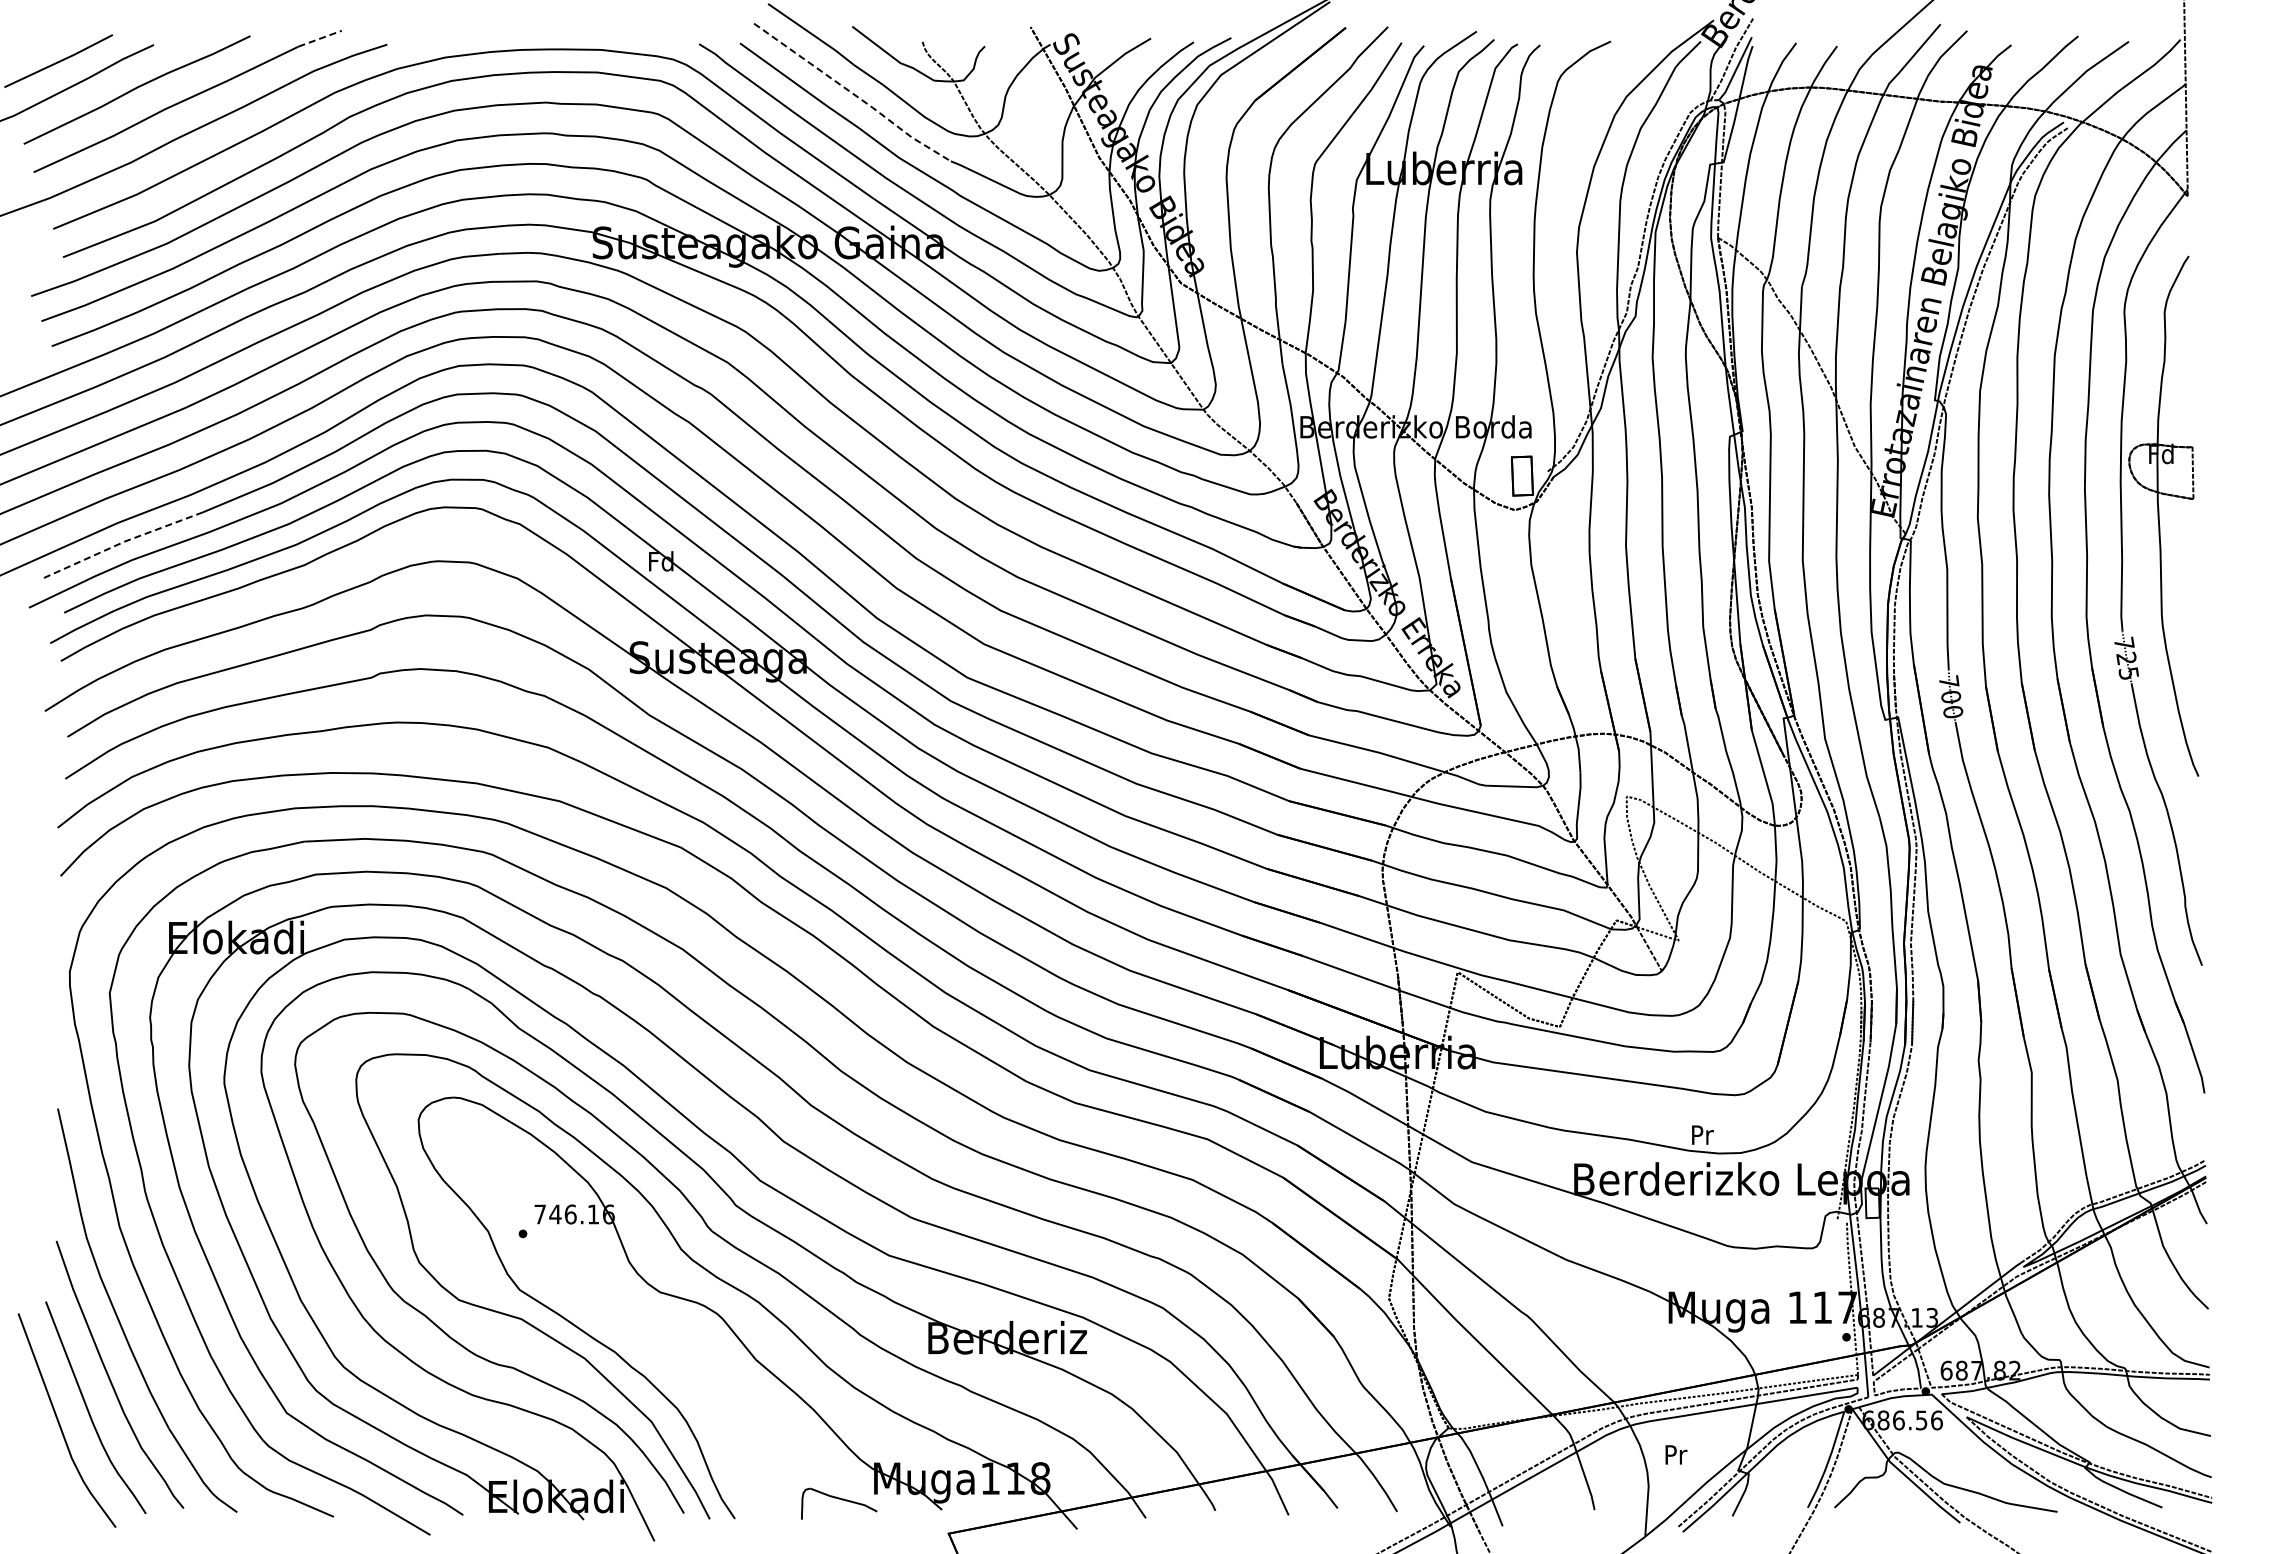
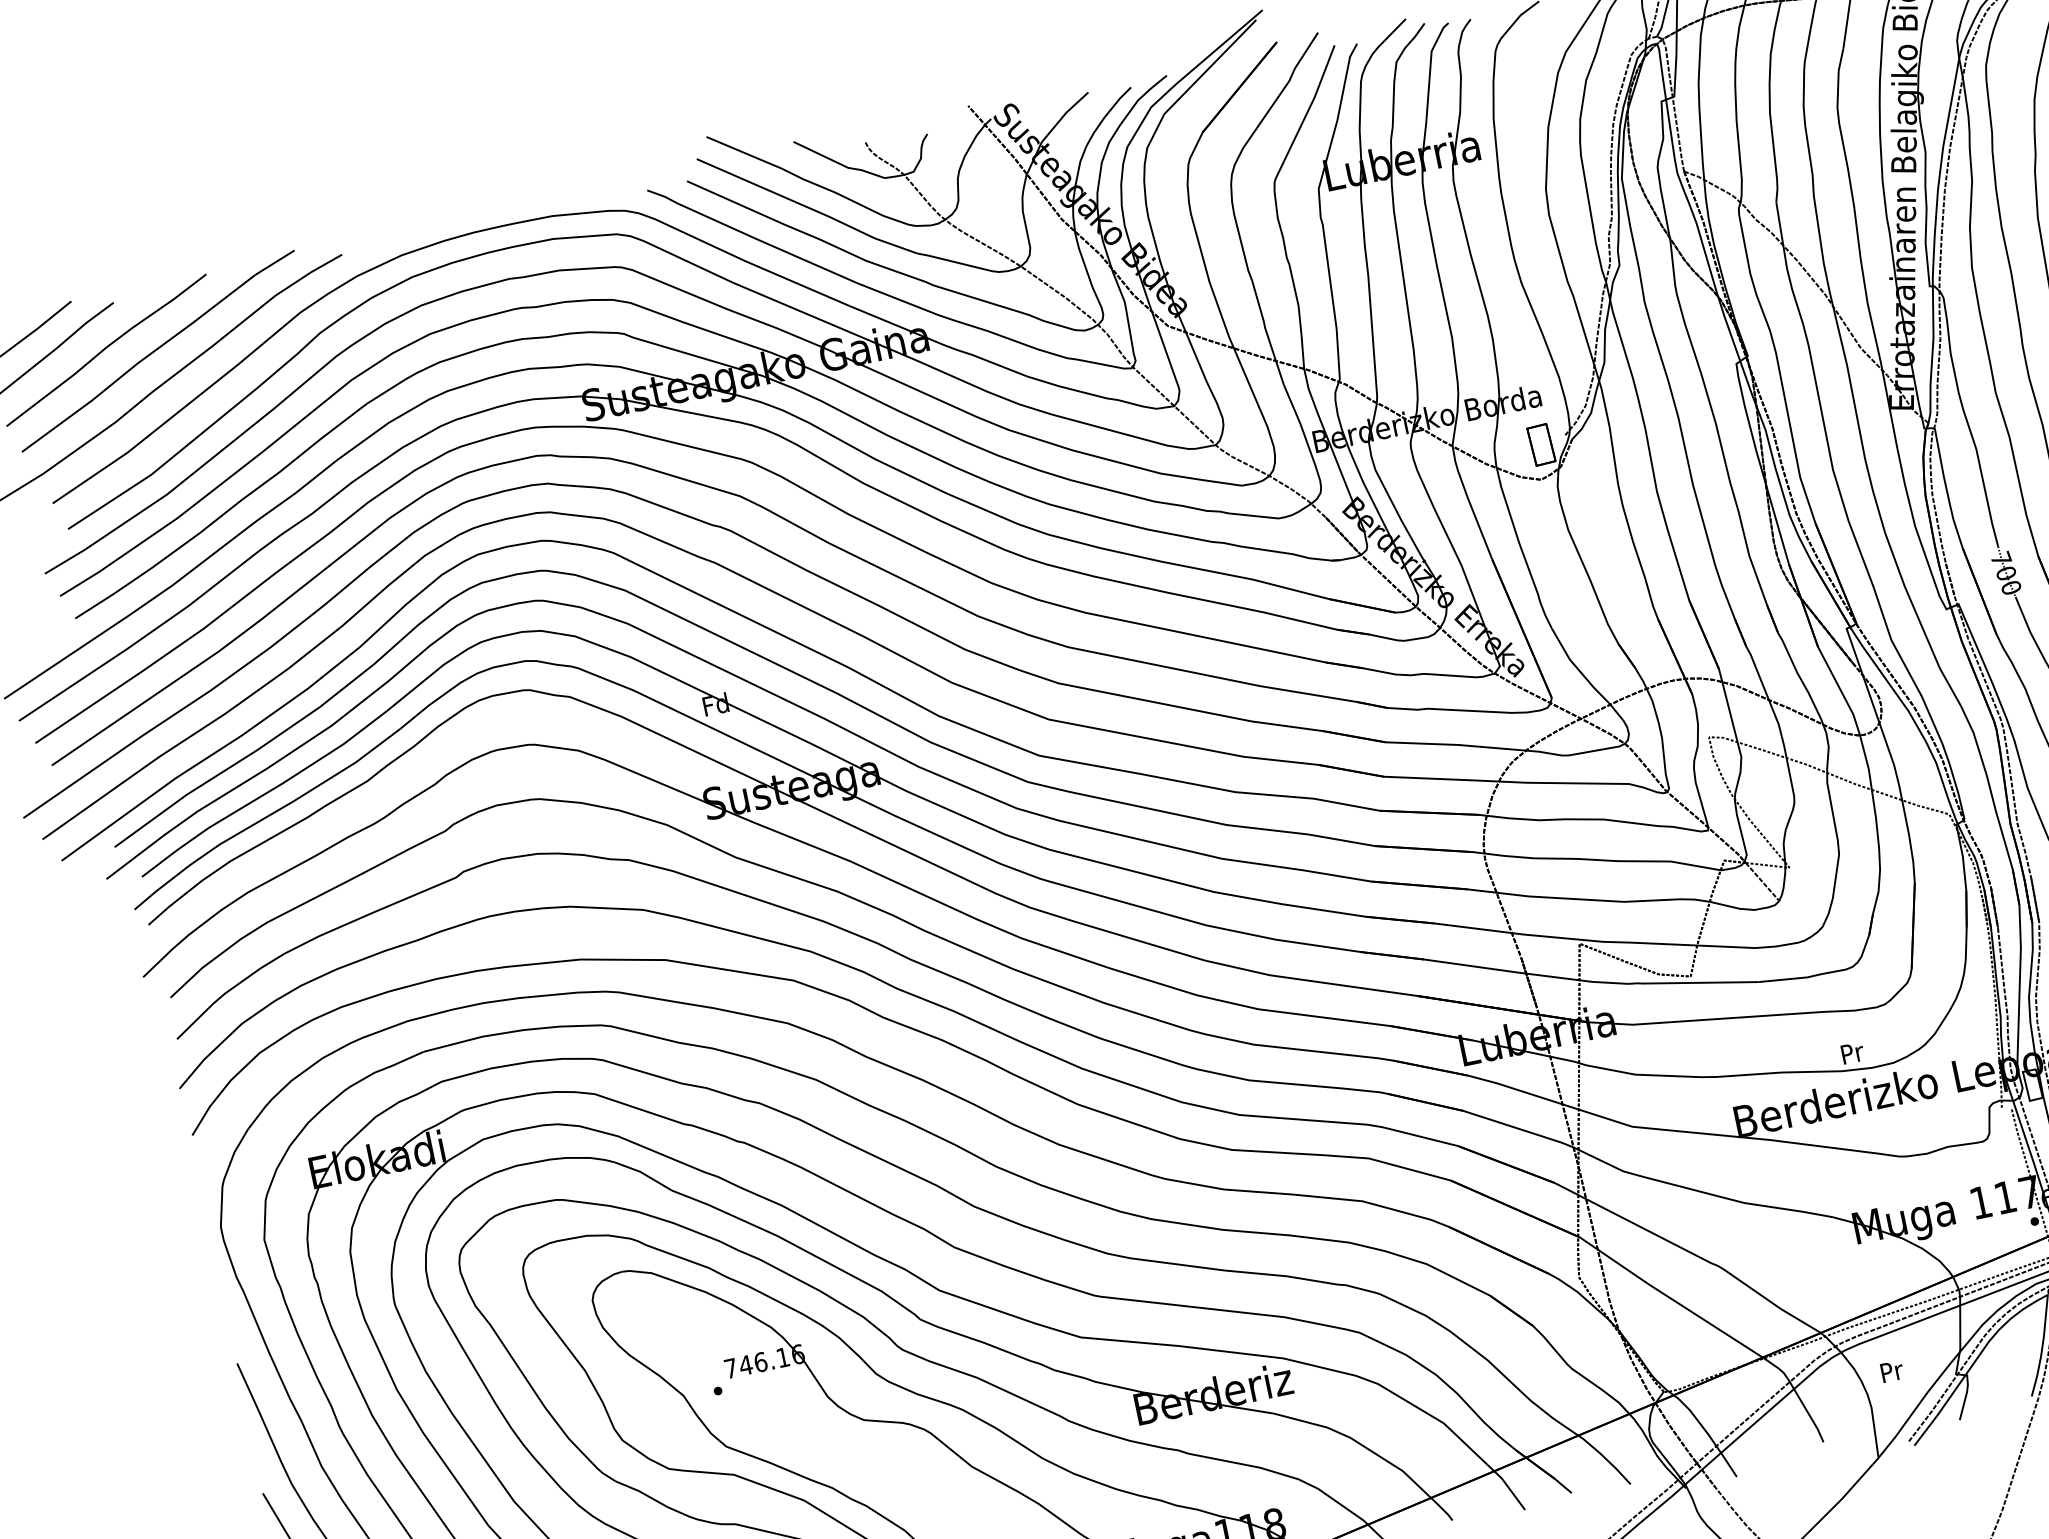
line: (320, 38) -> (275, 262), dashed -> solid
line: (853, 94) -> (808, 208), dashed -> solid
line: (122, 542) -> (184, 796), dashed -> solid

